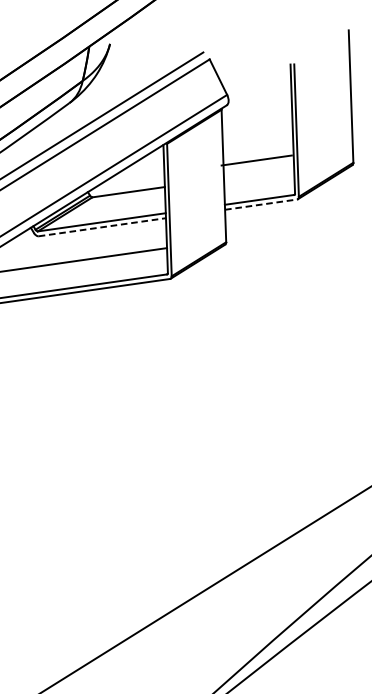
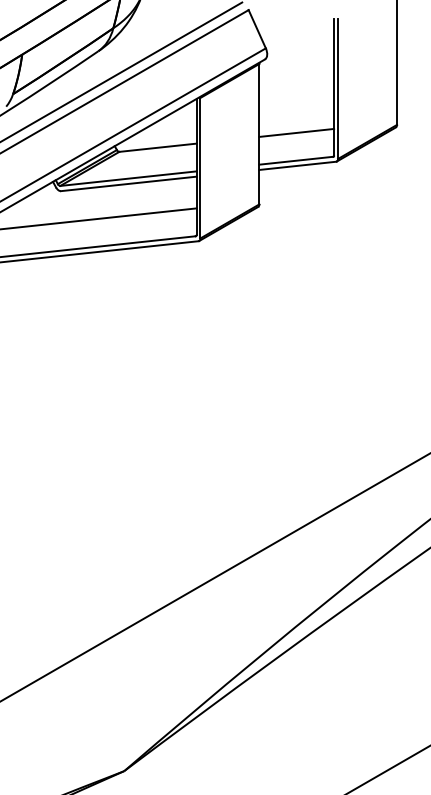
line: (256, 160) -> (296, 132), moved
line: (260, 204) -> (297, 165), dashed -> solid
line: (103, 226) -> (129, 183), dashed -> solid

